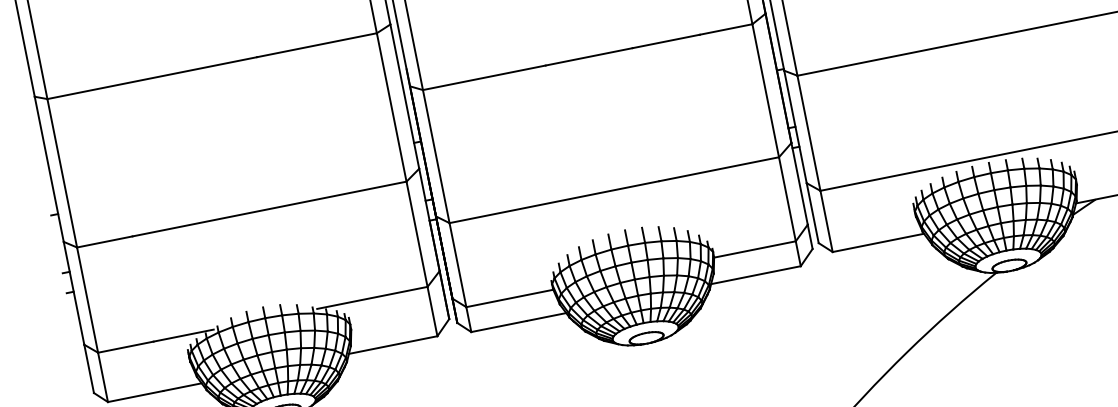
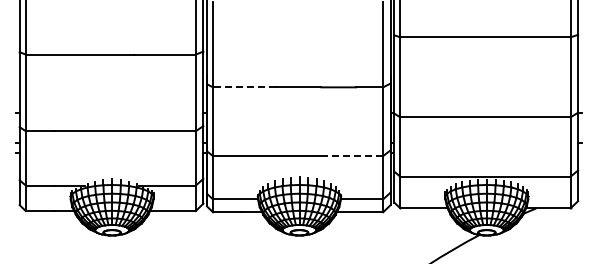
line: (483, 78) -> (244, 87), solid -> dashed
line: (719, 170) -> (352, 156), solid -> dashed

